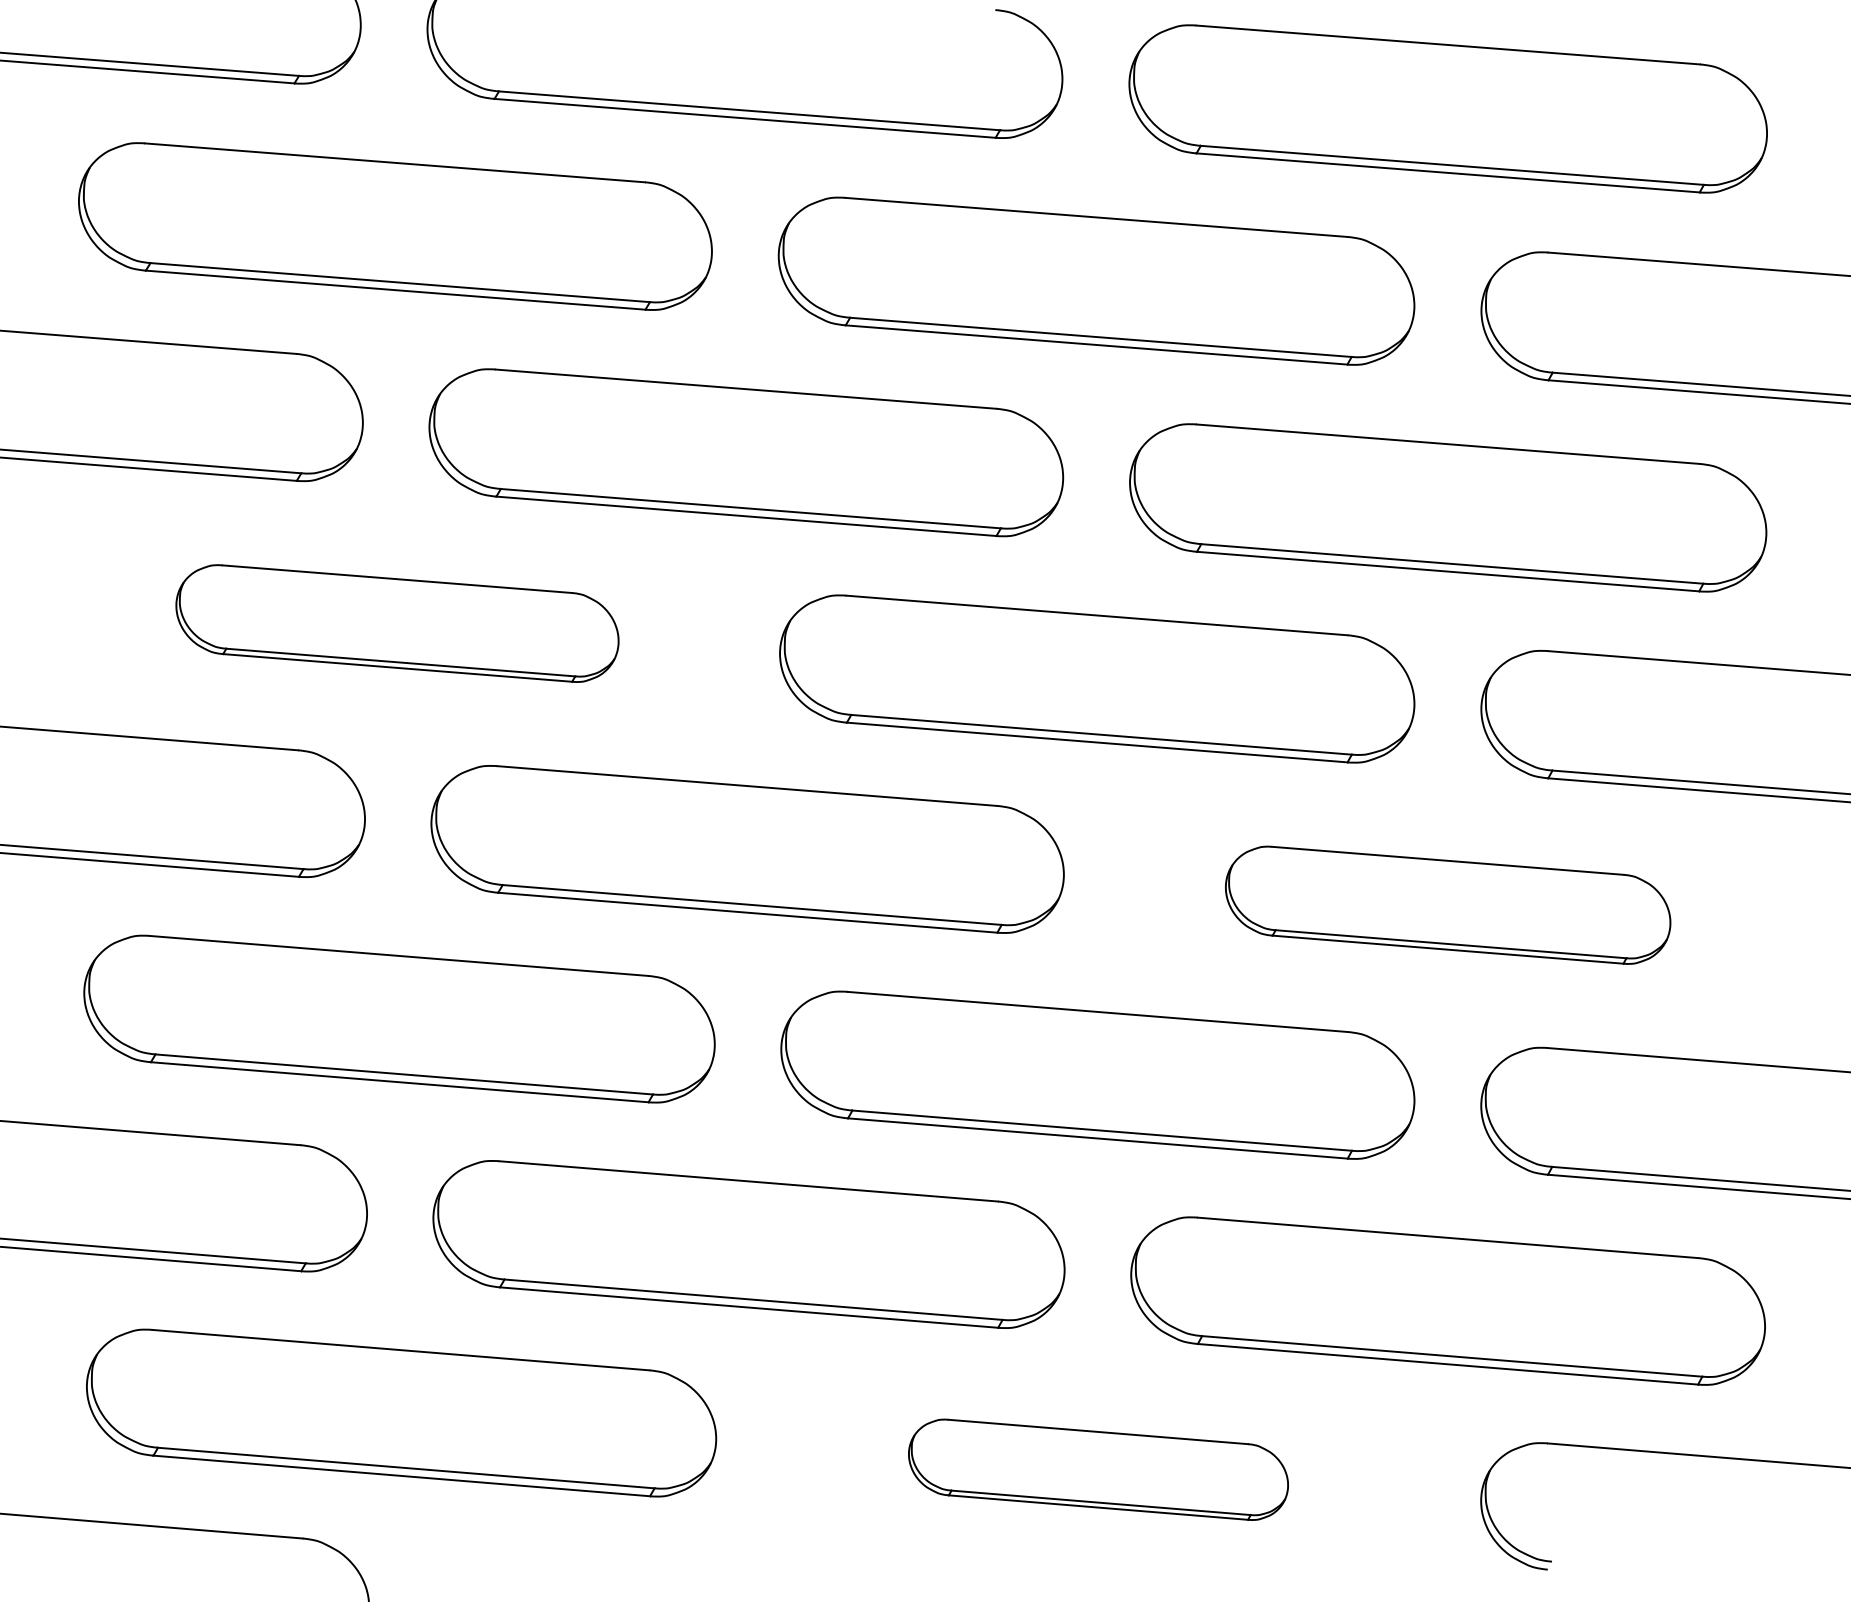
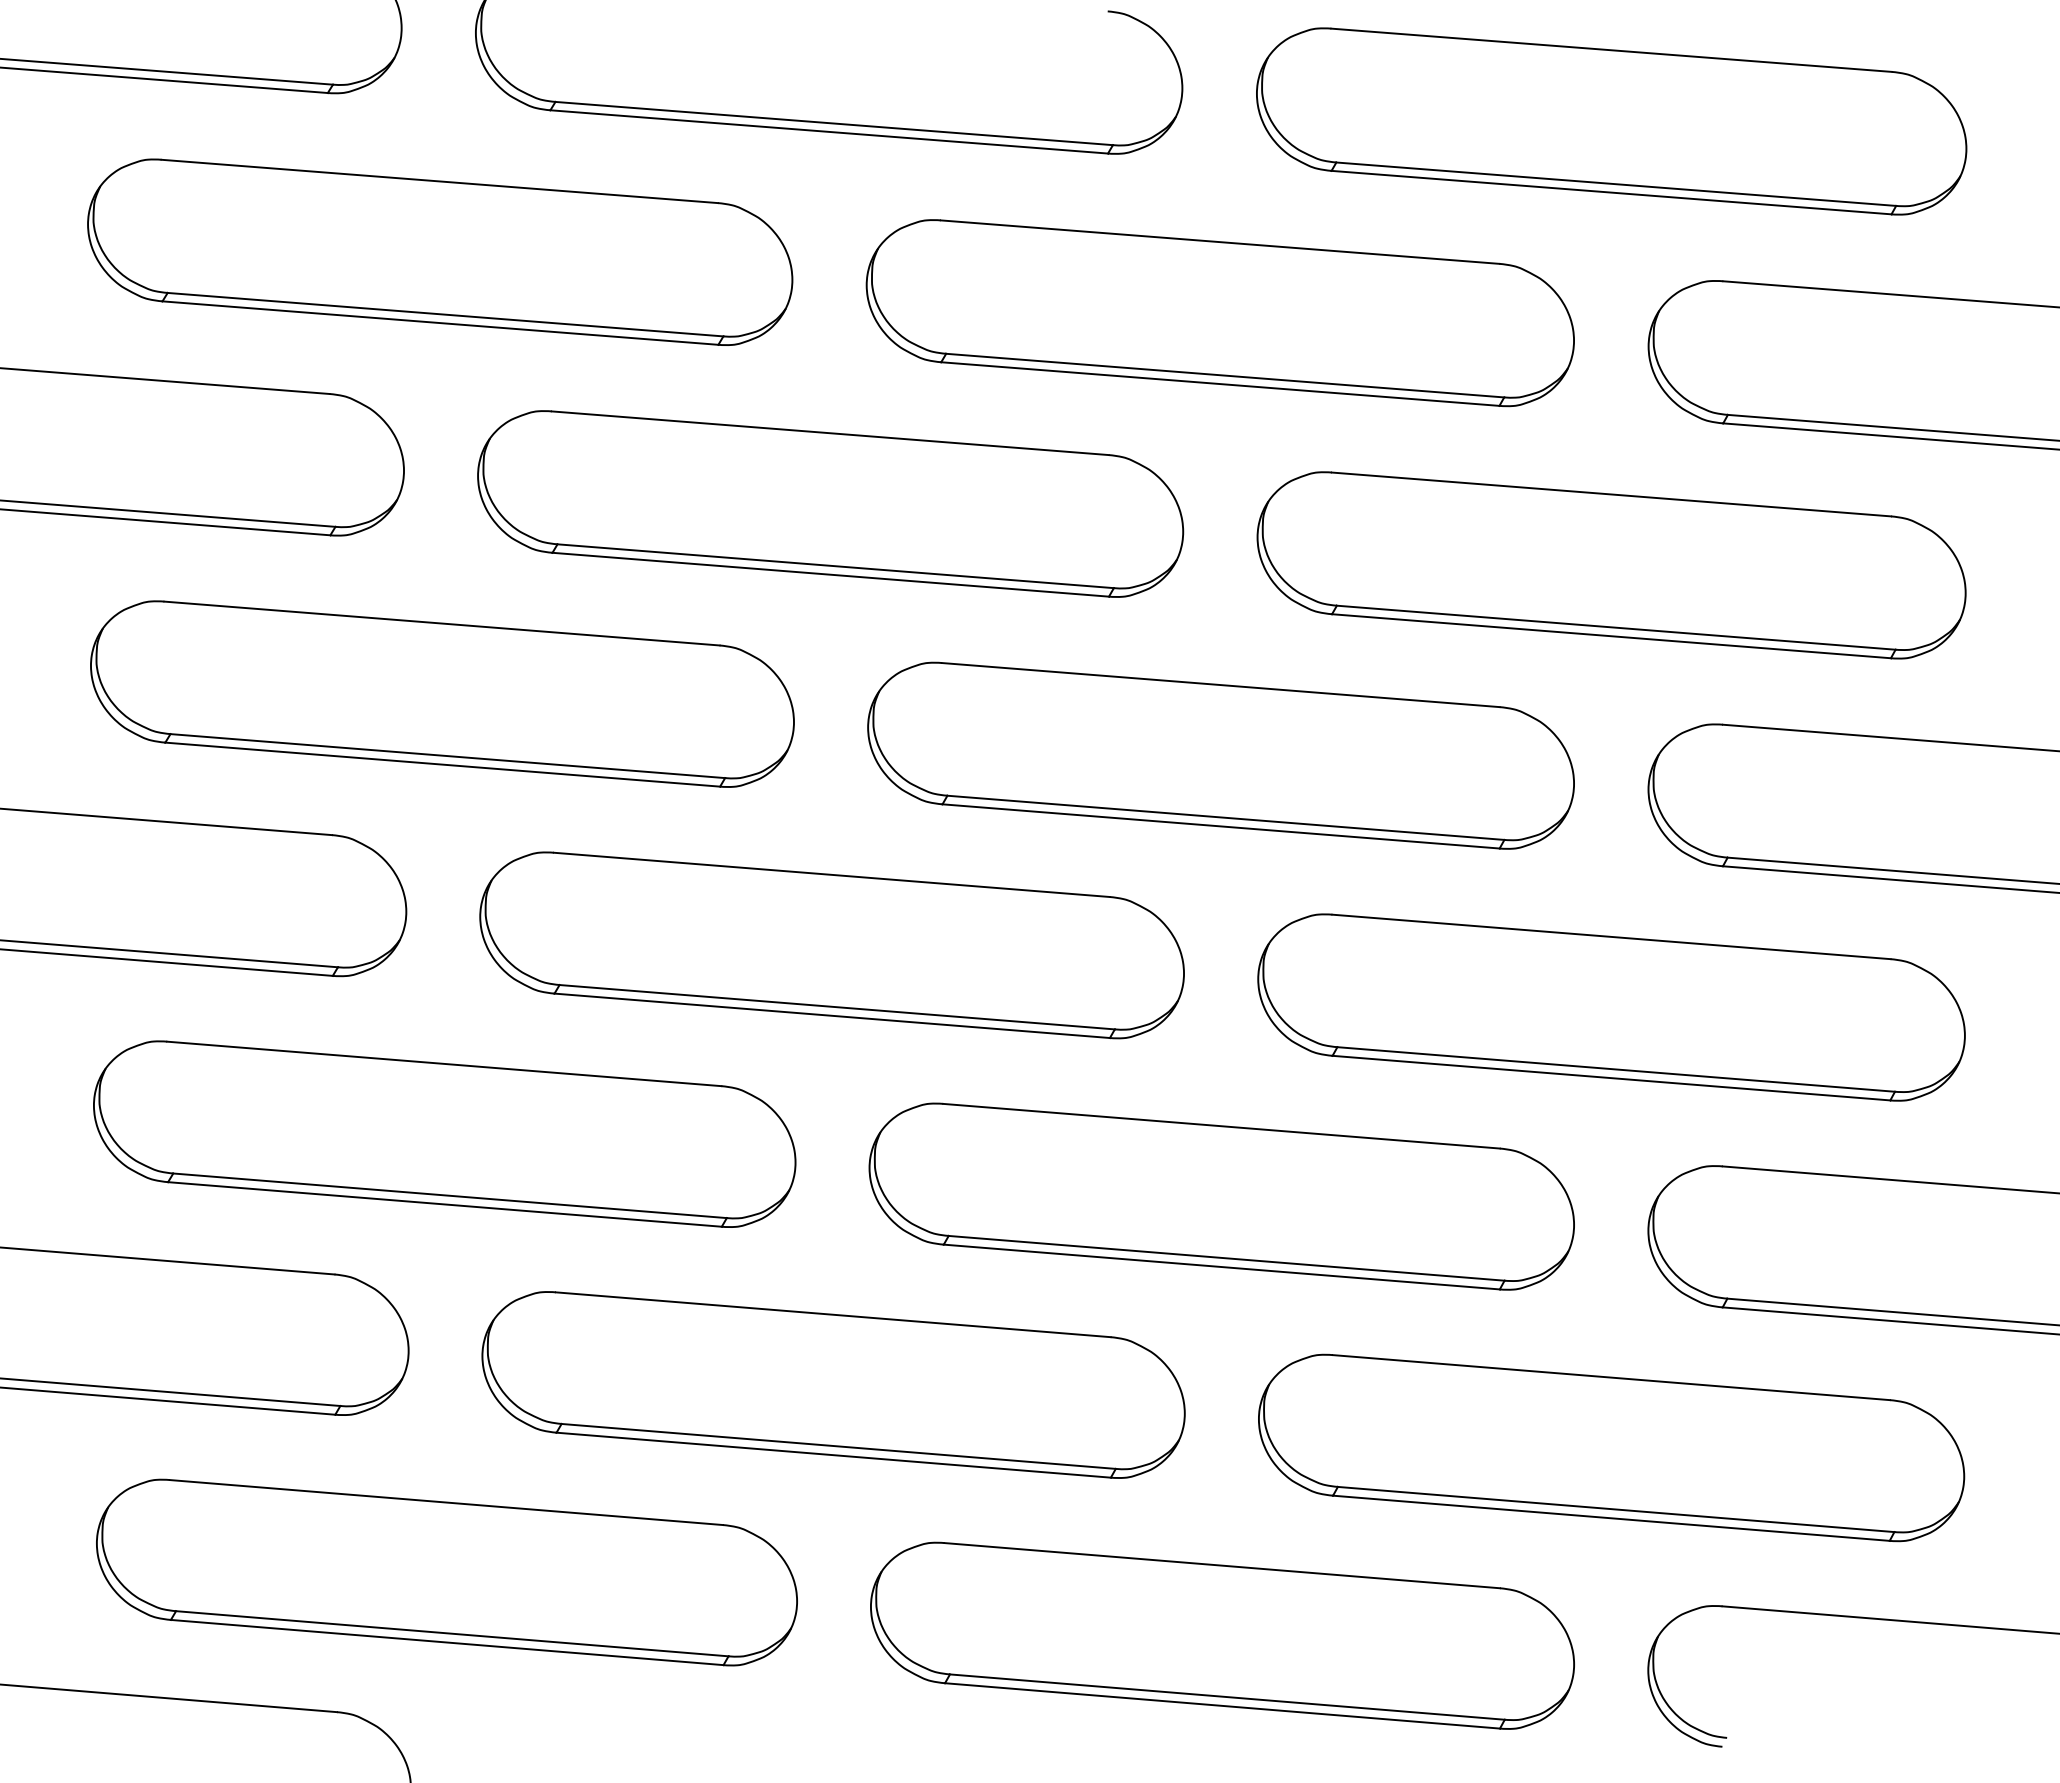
part: (397, 623) -> (442, 693), size x1.43
part: (1448, 905) -> (1611, 1007), size x1.43
part: (1098, 1469) -> (1222, 1635), size x1.67

